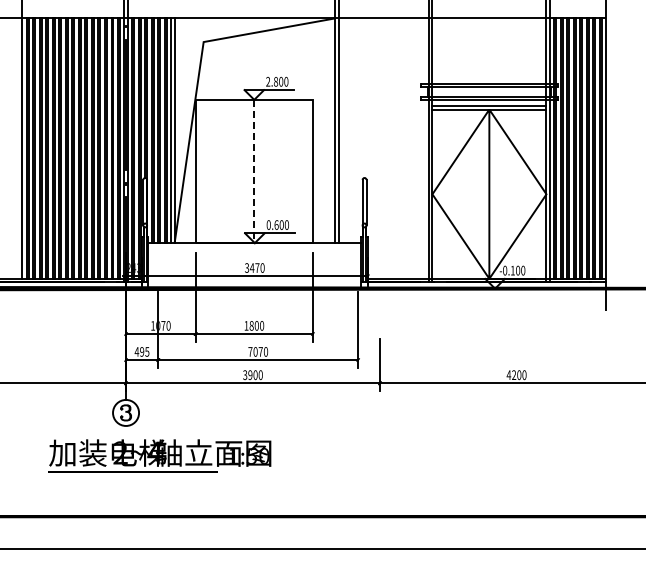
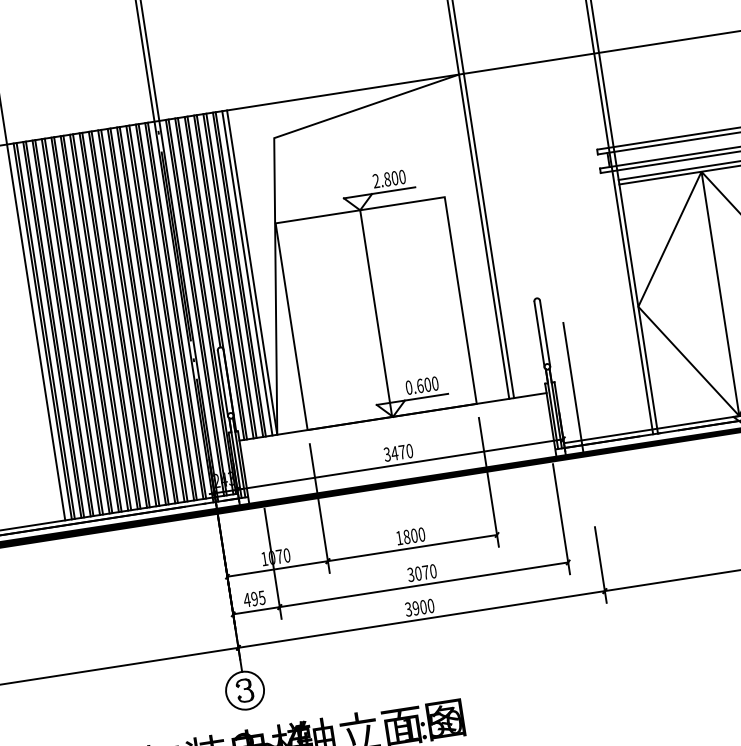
line: (254, 171) -> (376, 313), dashed -> solid
line: (380, 242) -> (574, 387), added
text: (250, 351) -> (410, 574), 7070 -> 3070

